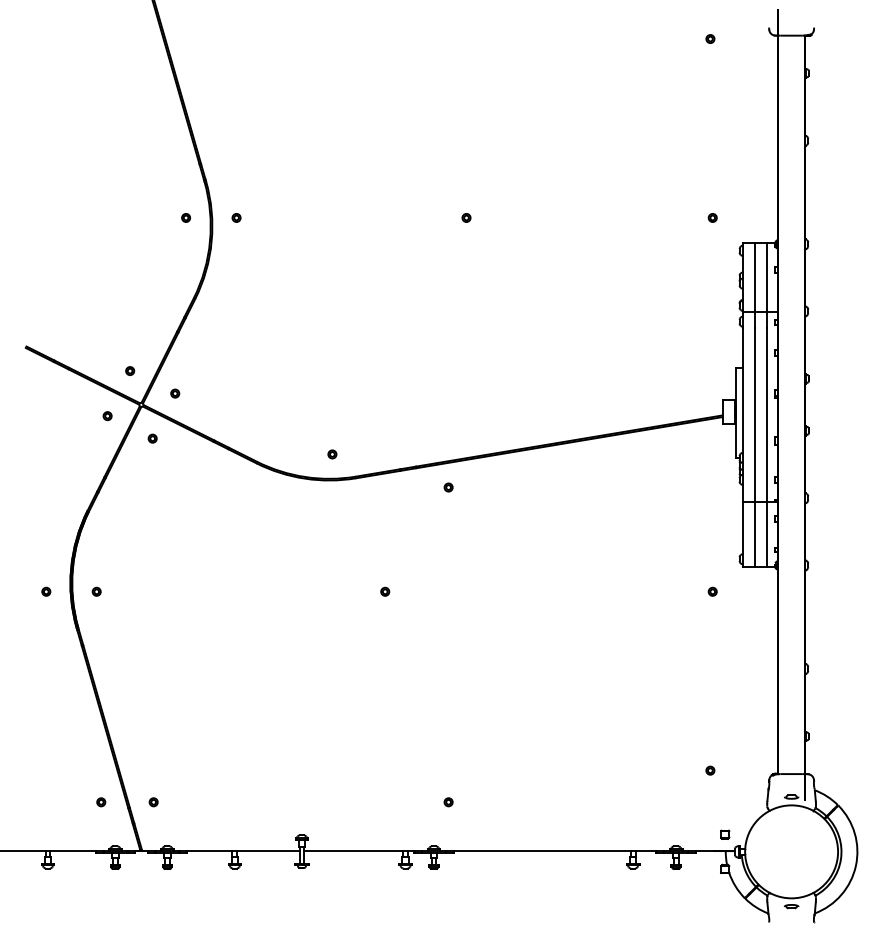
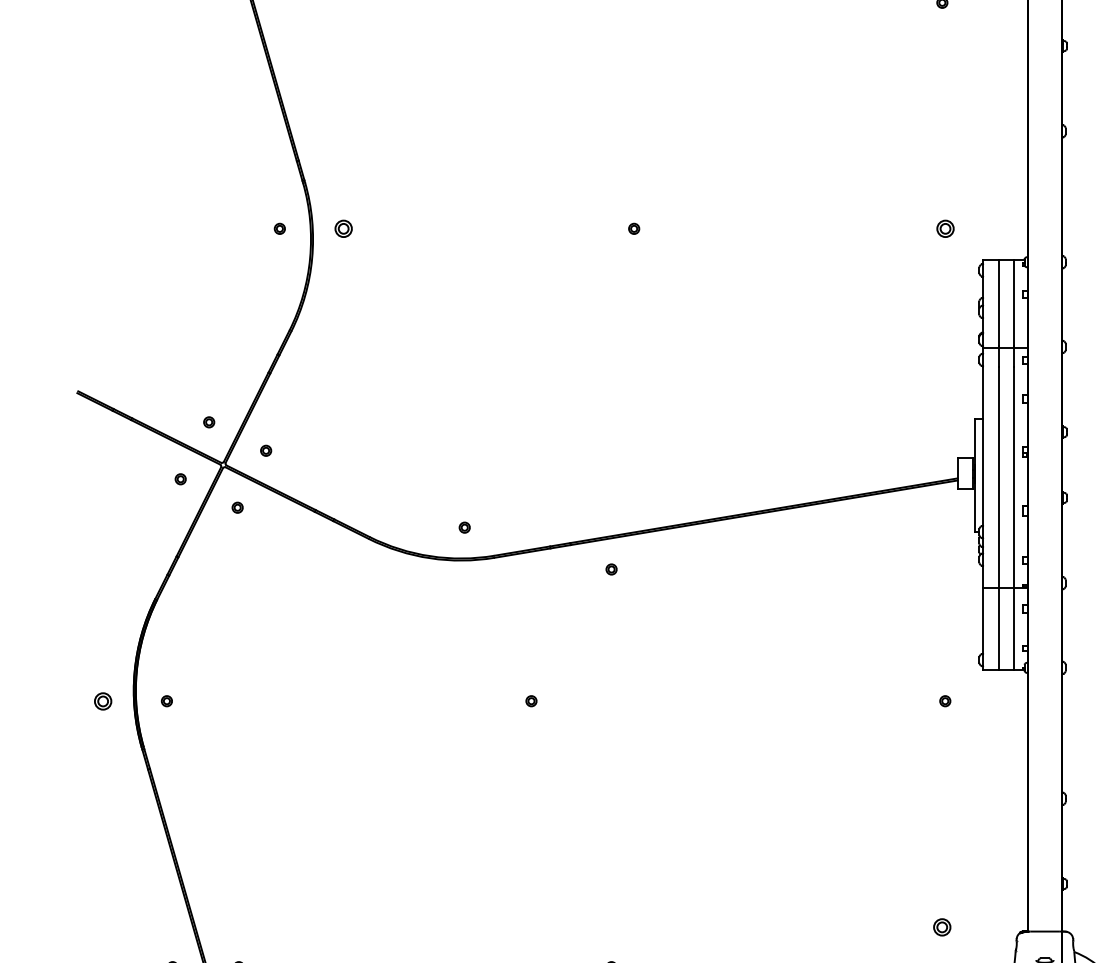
part: (236, 217) -> (343, 228), size x1.6
part: (712, 217) -> (944, 228), size x1.6
part: (46, 591) -> (103, 700), size x1.6
part: (710, 770) -> (942, 927), size x1.6

